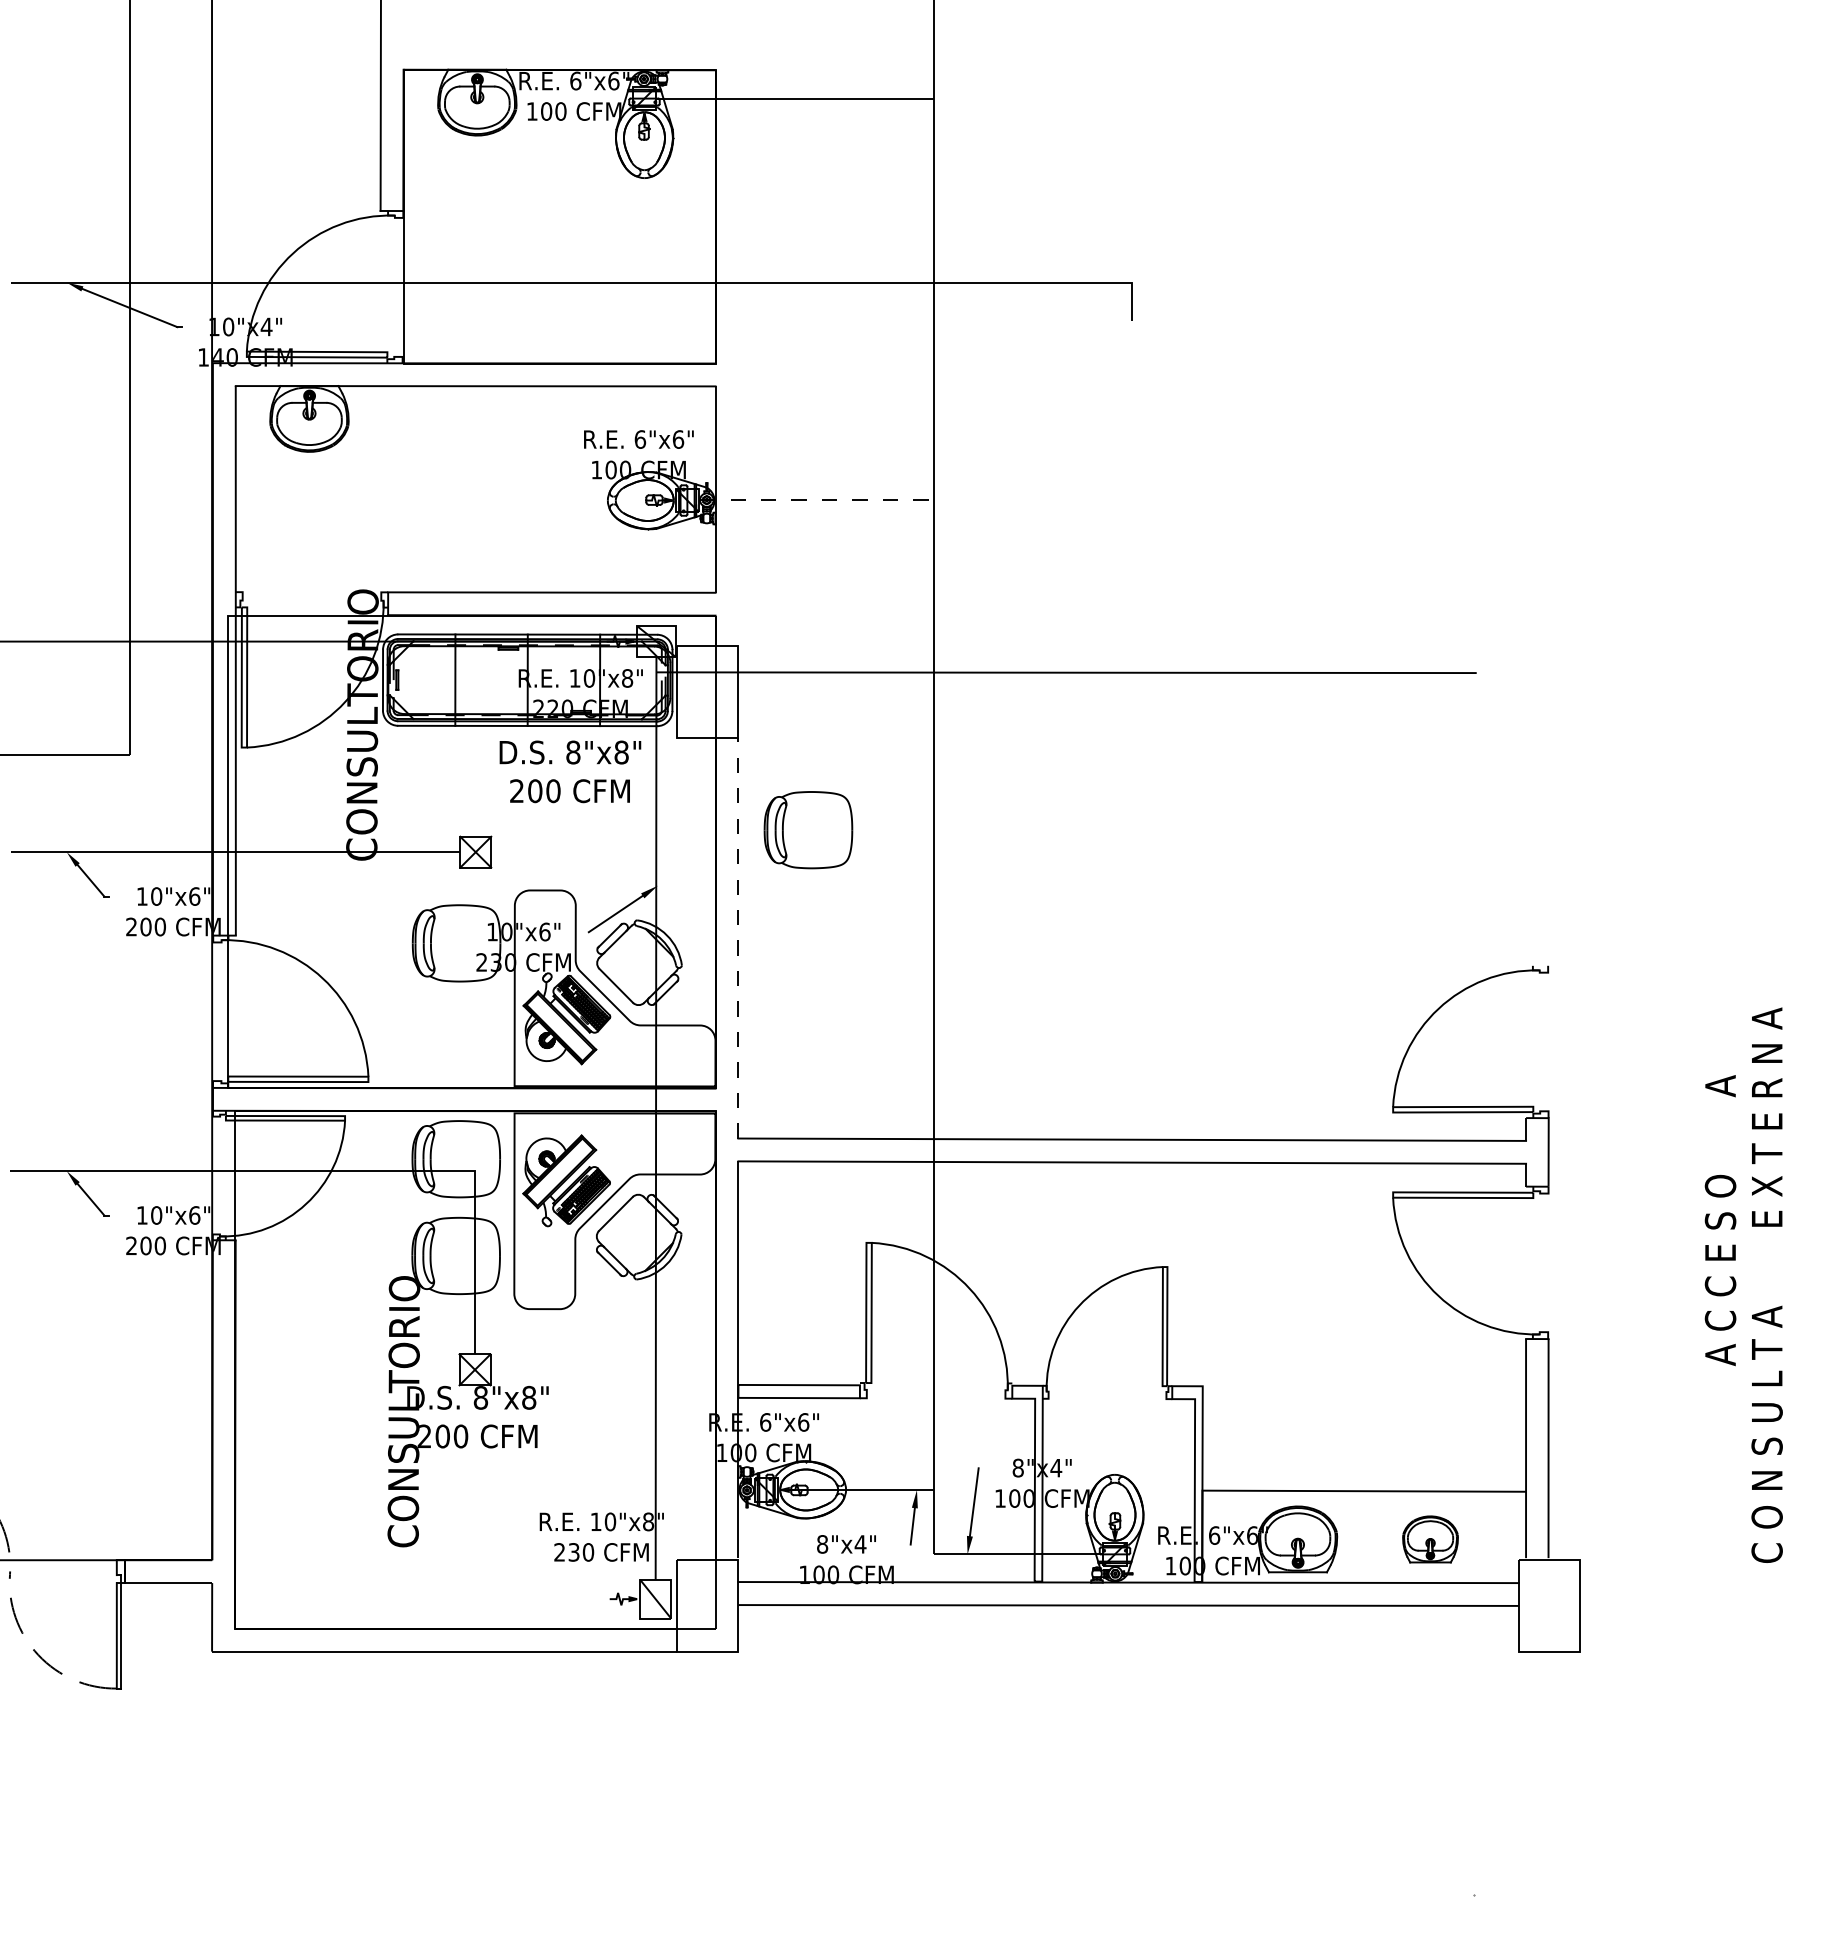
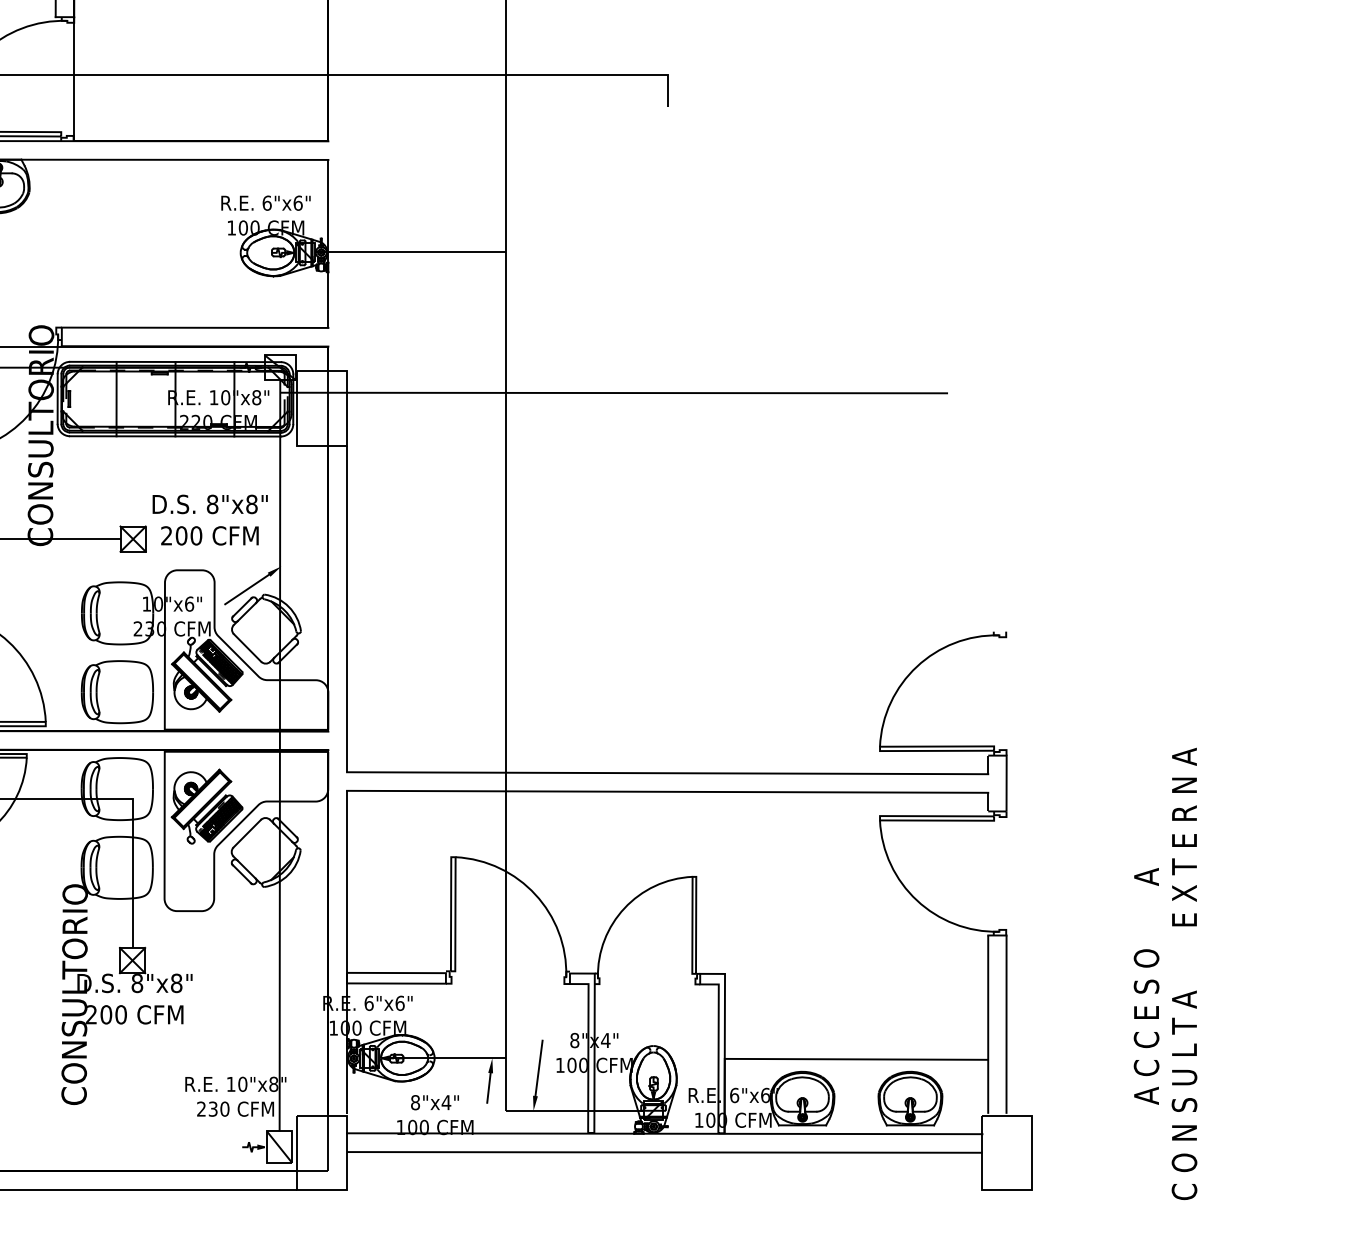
line: (817, 500) -> (411, 252), dashed -> solid
text: (570, 771) -> (210, 519), moved
part: (808, 830) -> (117, 692), moved
line: (738, 937) -> (347, 608), dashed -> solid
text: (1720, 1220) -> (1146, 986), moved
text: (1766, 1284) -> (1183, 973), moved
part: (1430, 1539) -> (910, 1098), size x1.43

